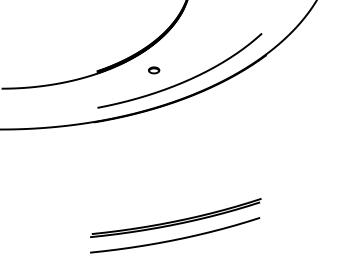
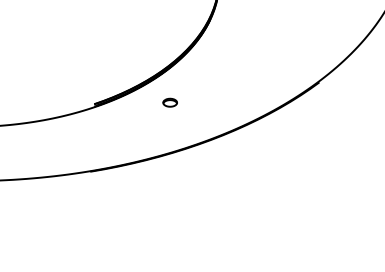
curve: (184, 80) -> (210, 116), removed

